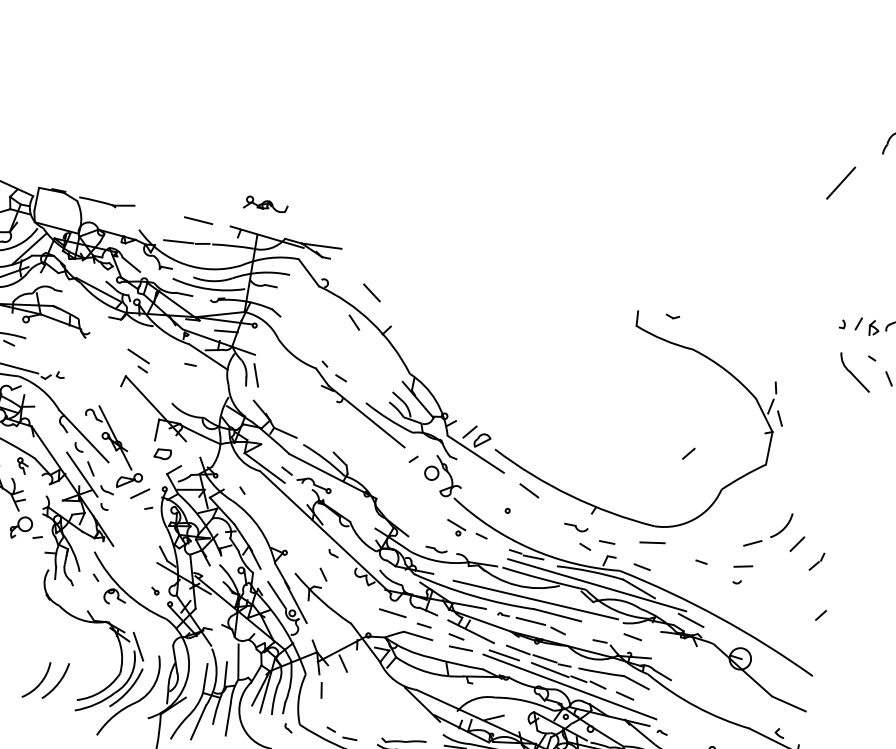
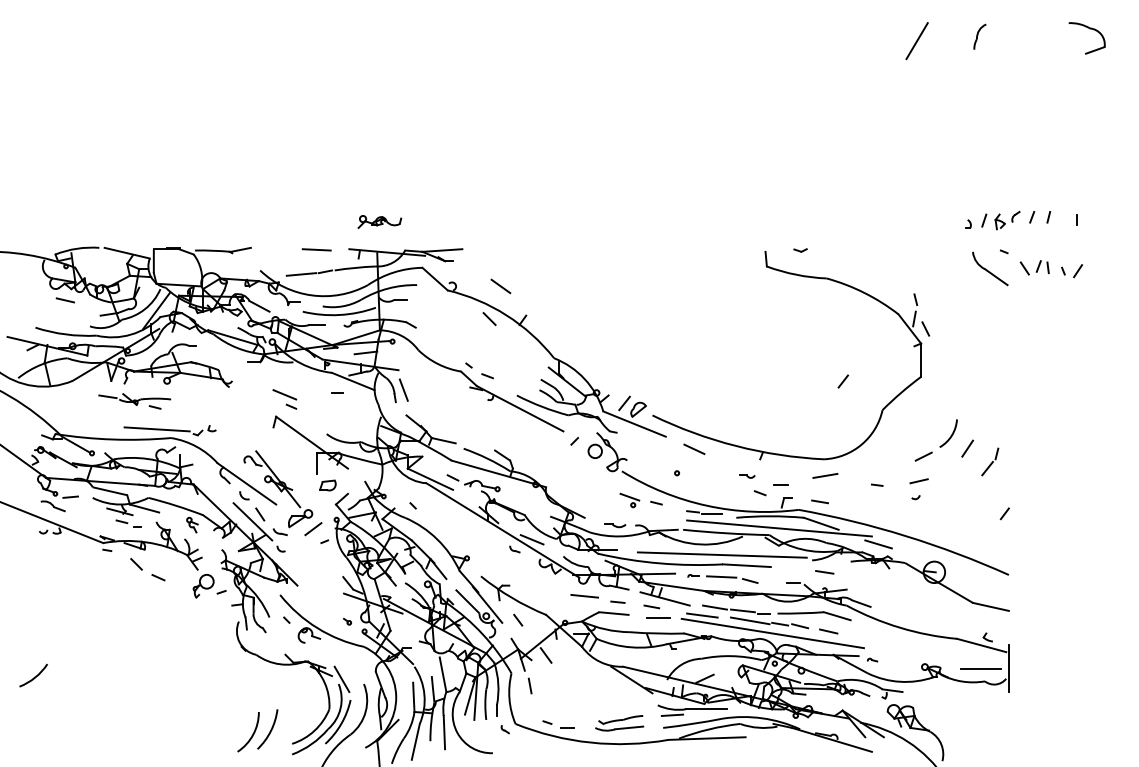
line: (840, 183) -> (916, 41), moved
part: (576, 527) -> (747, 476), size x0.62
line: (351, 547) -> (531, 539), added
part: (817, 561) -> (990, 461), size x1.43
line: (323, 574) -> (518, 619), moved

